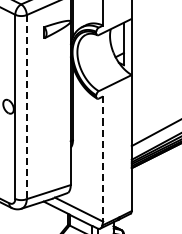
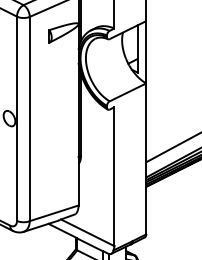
line: (26, 107) -> (29, 119), dashed -> solid
line: (103, 159) -> (114, 177), dashed -> solid

